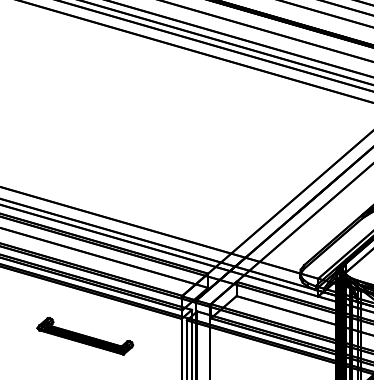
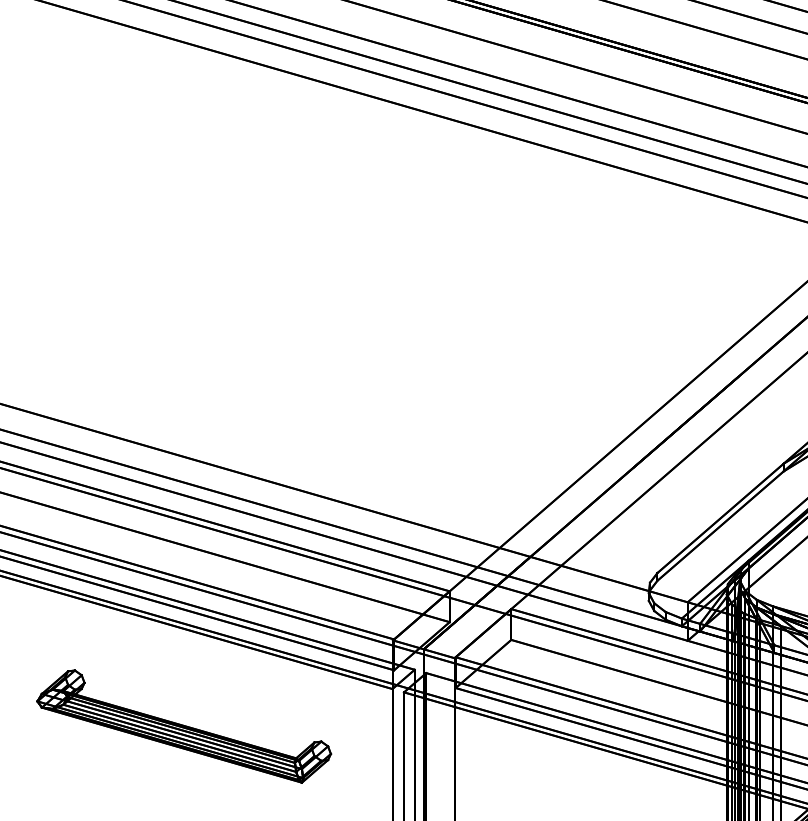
part: (85, 336) -> (184, 727), size x1.43

